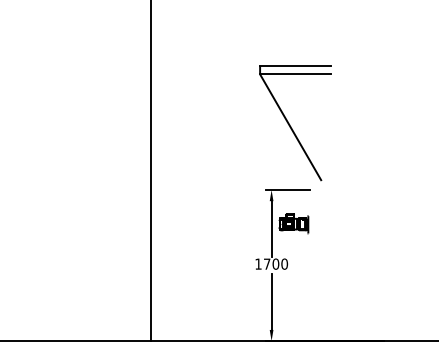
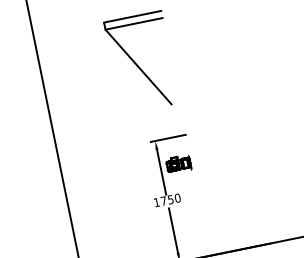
part: (295, 123) -> (141, 63), moved
text: (275, 263) -> (170, 199), 1700 -> 1750

